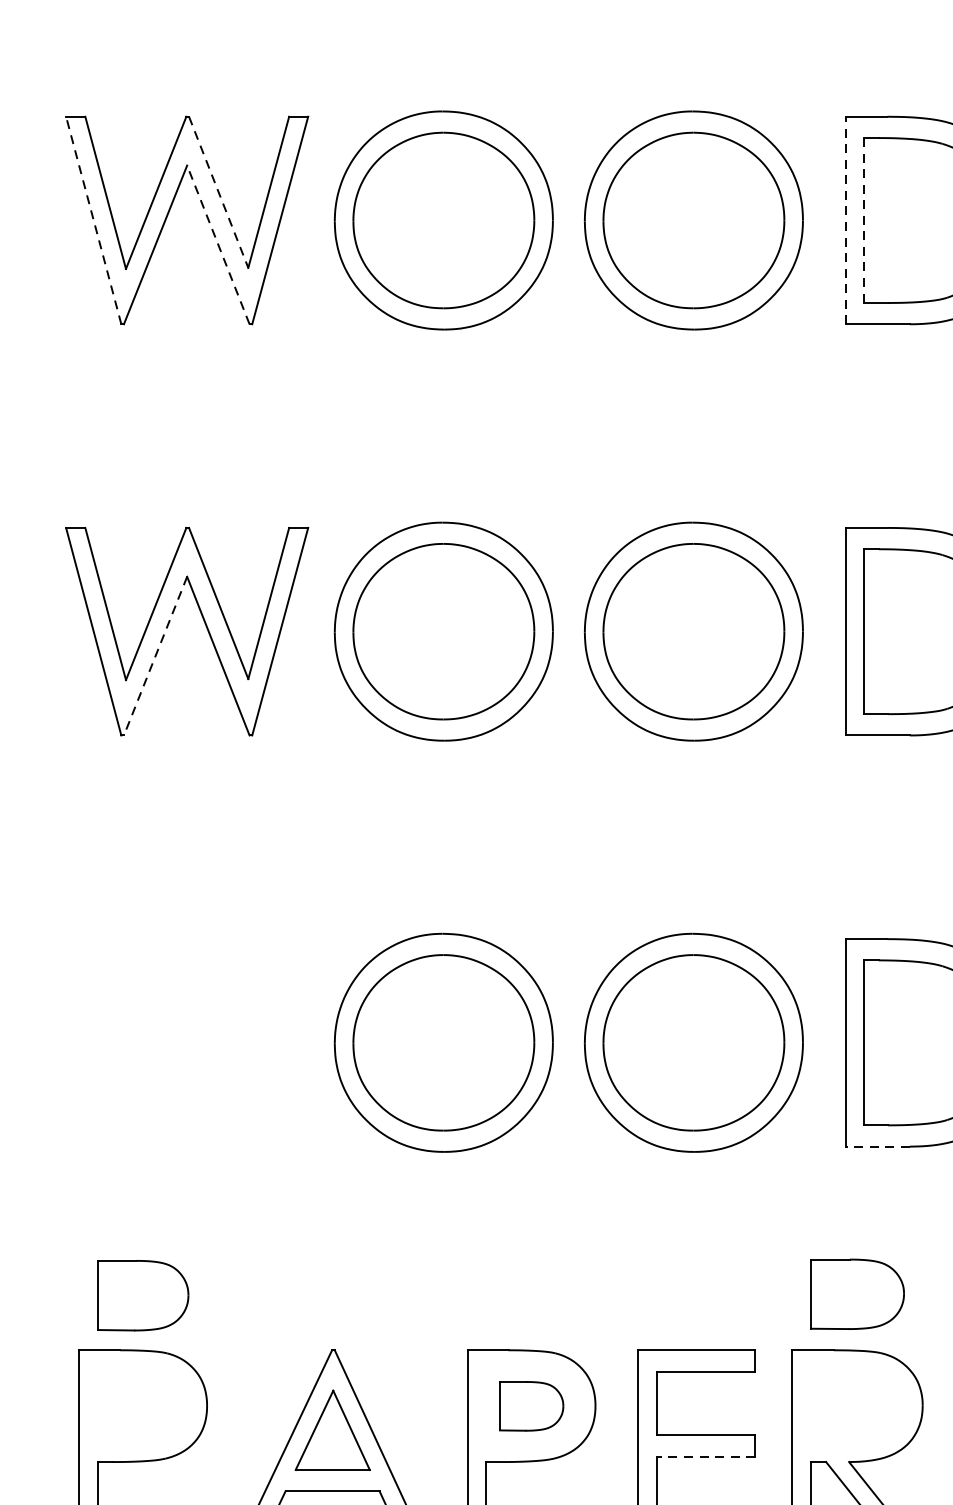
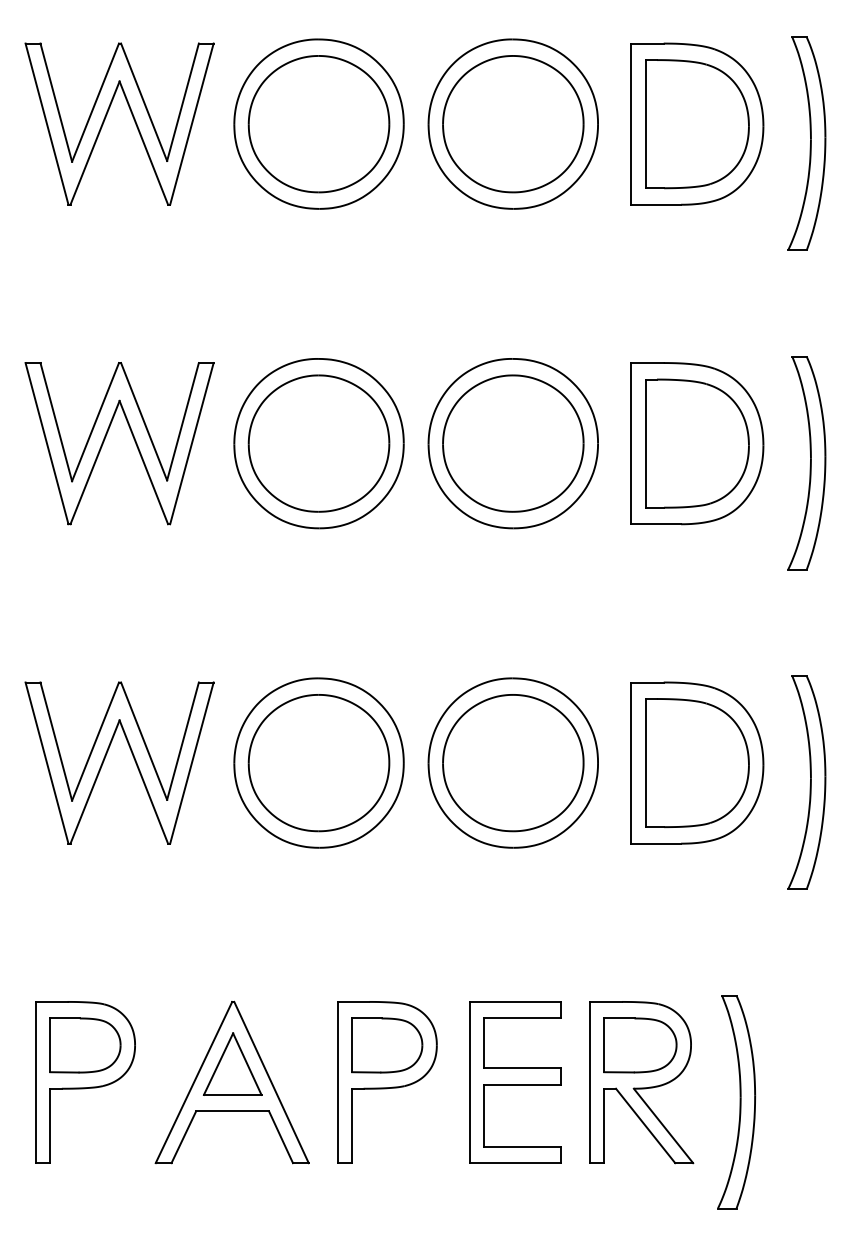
line: (219, 192) -> (144, 102), dashed -> solid
line: (93, 219) -> (46, 123), dashed -> solid
line: (846, 220) -> (631, 124), dashed -> solid
line: (864, 220) -> (645, 124), dashed -> solid
line: (217, 244) -> (143, 142), dashed -> solid
line: (154, 657) -> (94, 463), dashed -> solid
part: (170, 1034) -> (106, 756), added
line: (878, 1146) -> (656, 843), dashed -> solid
part: (857, 1294) -> (640, 1045), moved
part: (143, 1295) -> (85, 1045), moved
part: (531, 1406) -> (387, 1045), size x1.43
line: (705, 1456) -> (522, 1084), dashed -> solid

